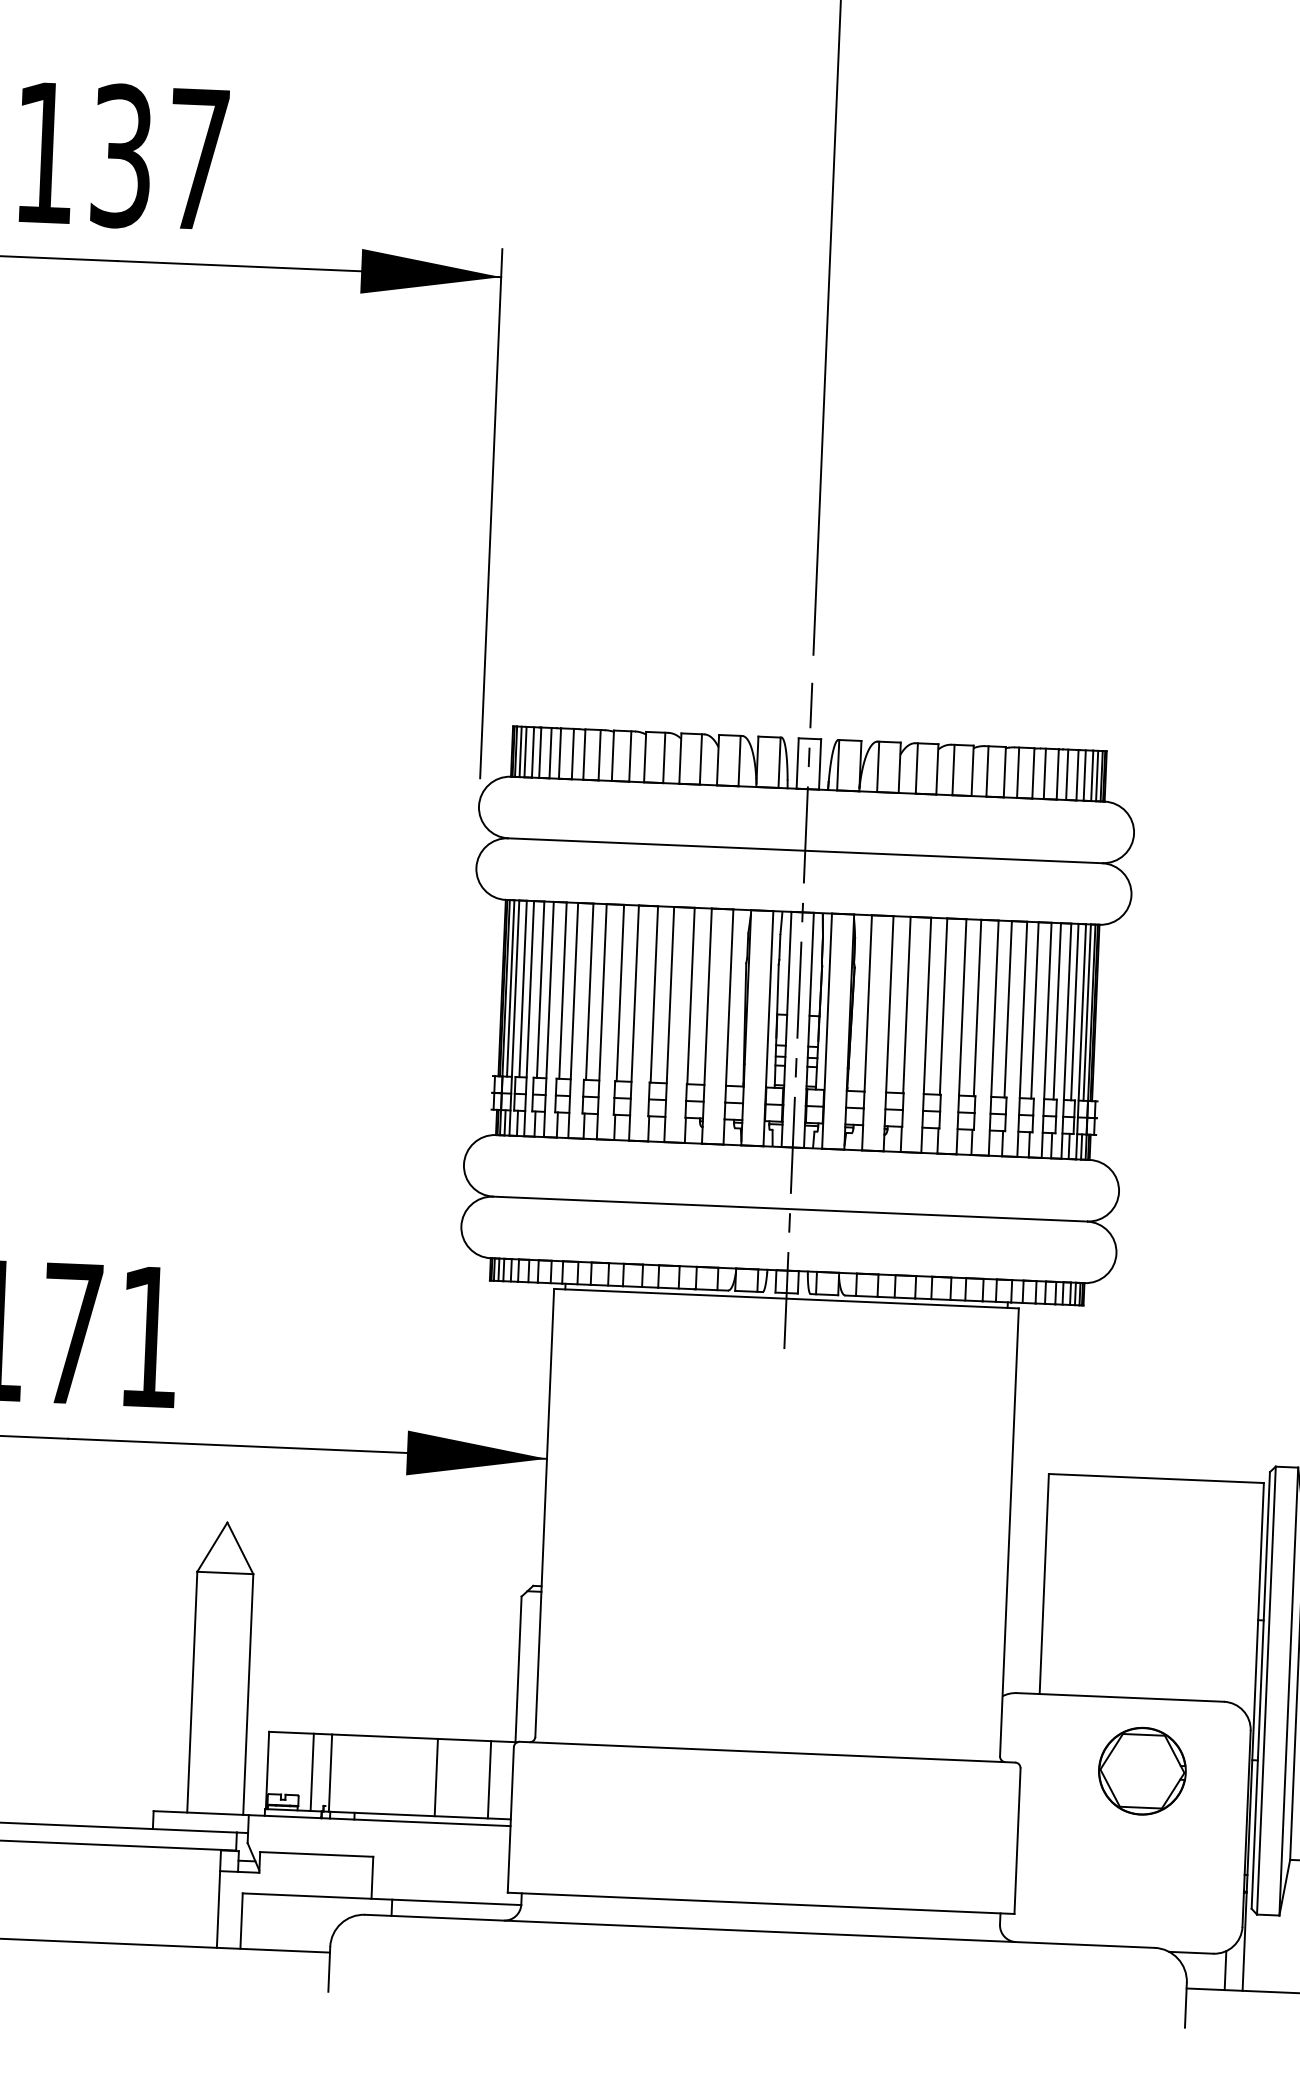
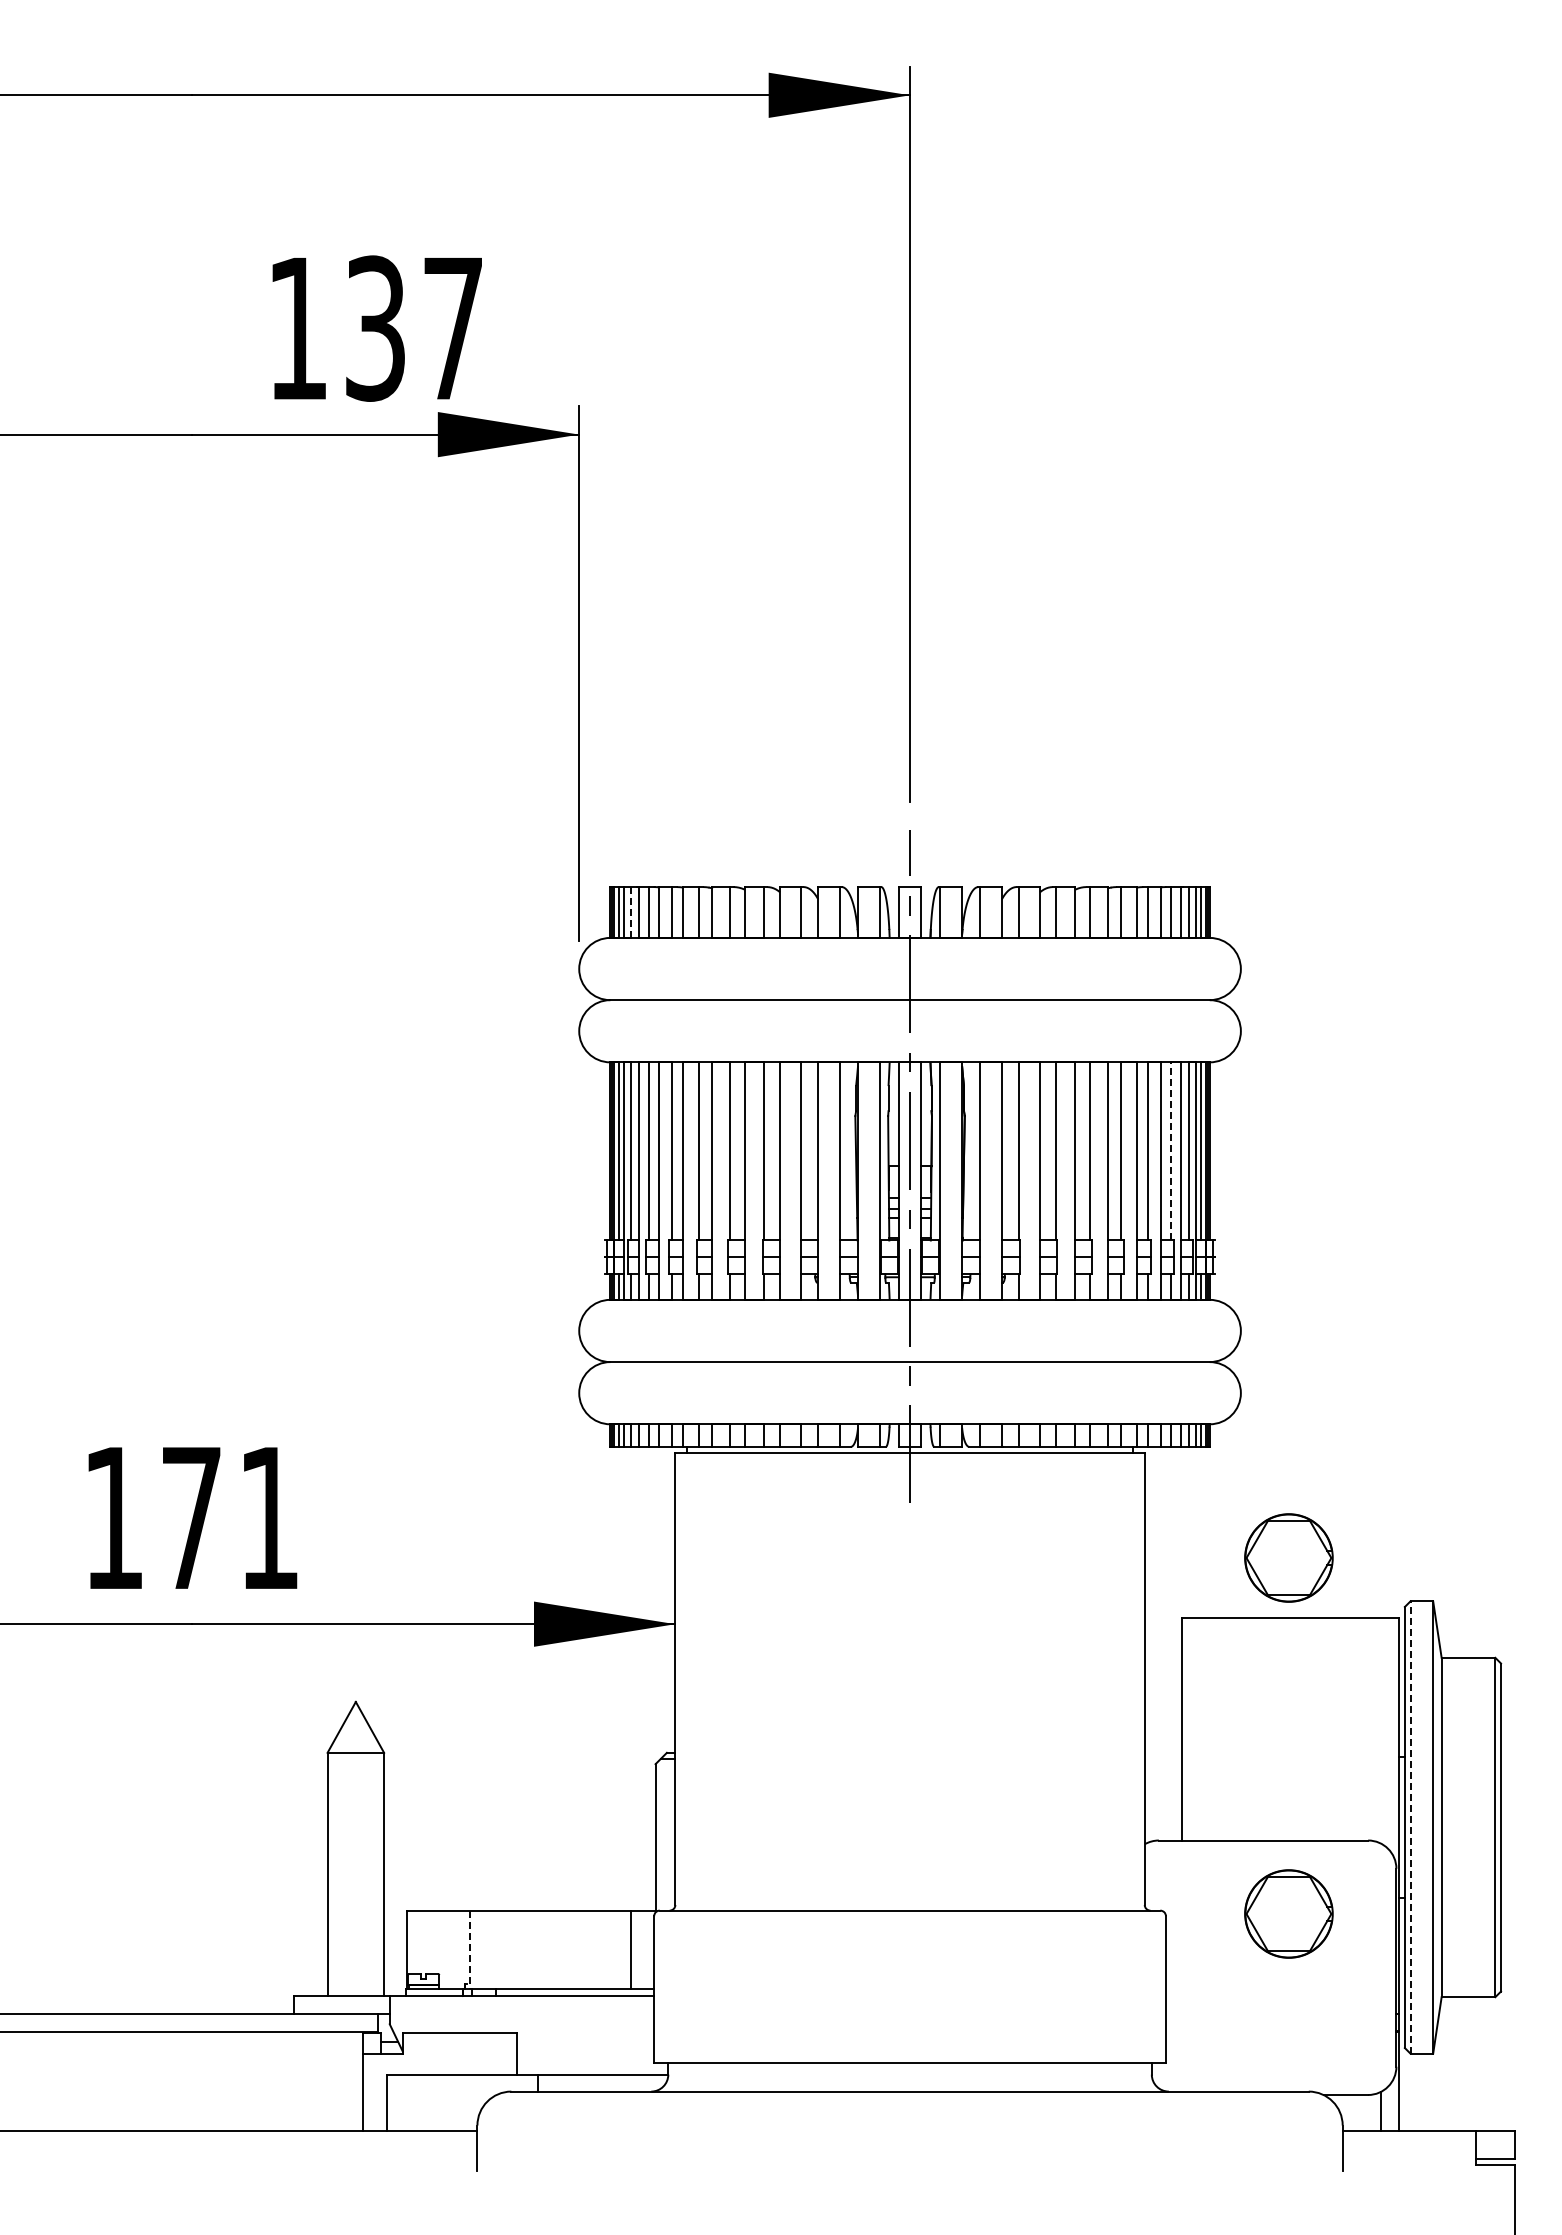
text: (122, 156) -> (376, 328), moved
line: (533, 752) -> (631, 912), solid -> dashed
line: (1056, 1010) -> (1170, 1150), solid -> dashed
part: (1156, 1418) -> (1288, 1557), added
line: (1266, 1690) -> (1410, 1827), solid -> dashed
line: (311, 1772) -> (451, 1950), removed
line: (330, 1773) -> (470, 1950), solid -> dashed
line: (436, 1777) -> (577, 1950), removed

